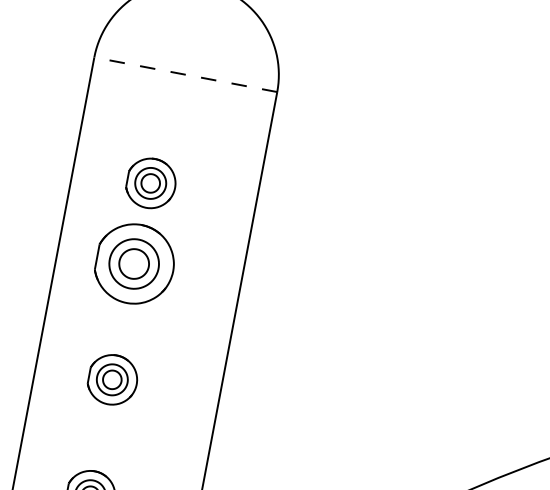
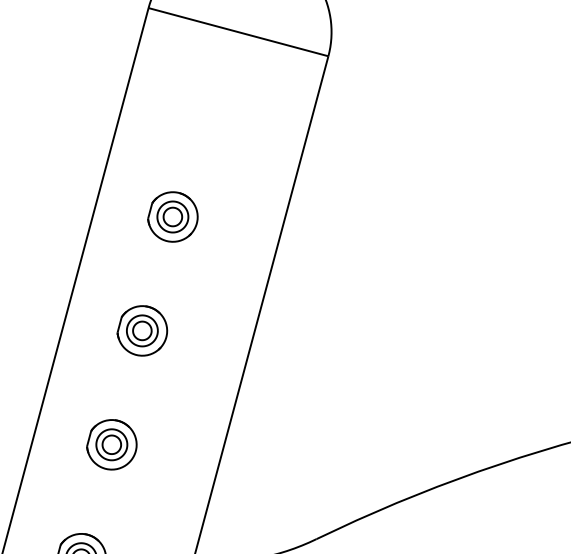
line: (185, 75) -> (238, 32), dashed -> solid
part: (150, 183) -> (195, 137), removed
part: (133, 263) -> (172, 216), size x0.62

